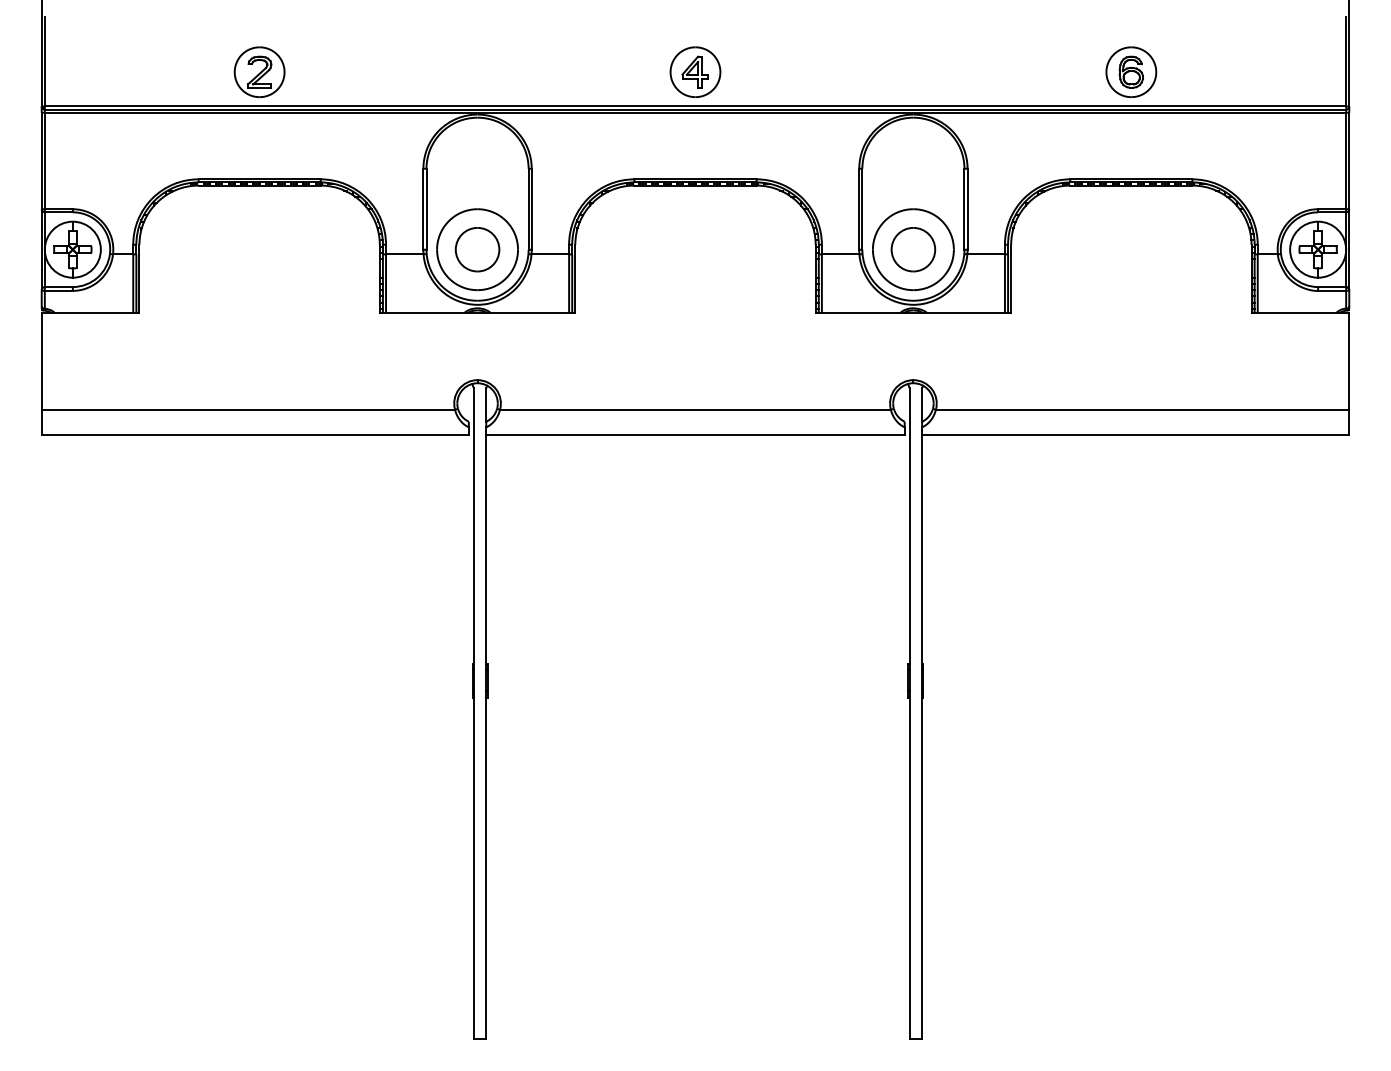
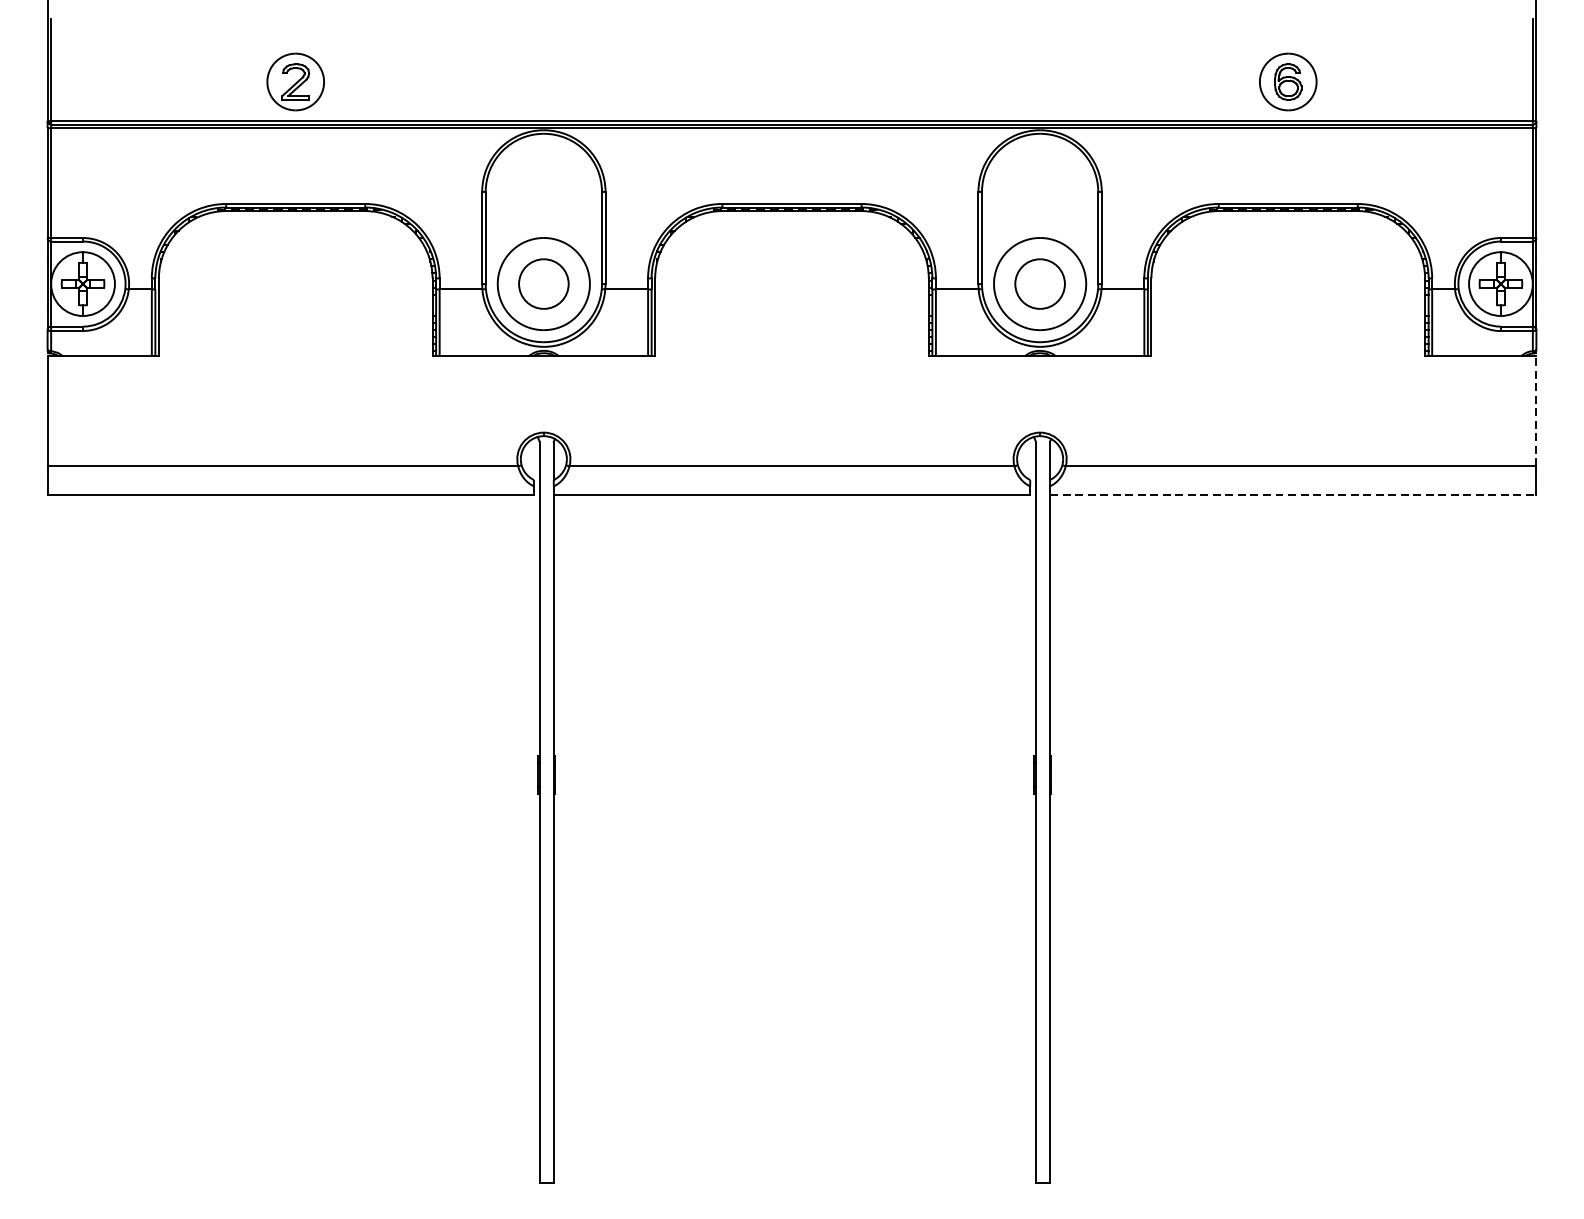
part: (695, 71) -> (792, 81), removed
line: (1349, 360) -> (1536, 410), solid -> dashed
line: (1135, 434) -> (1292, 494), solid -> dashed

